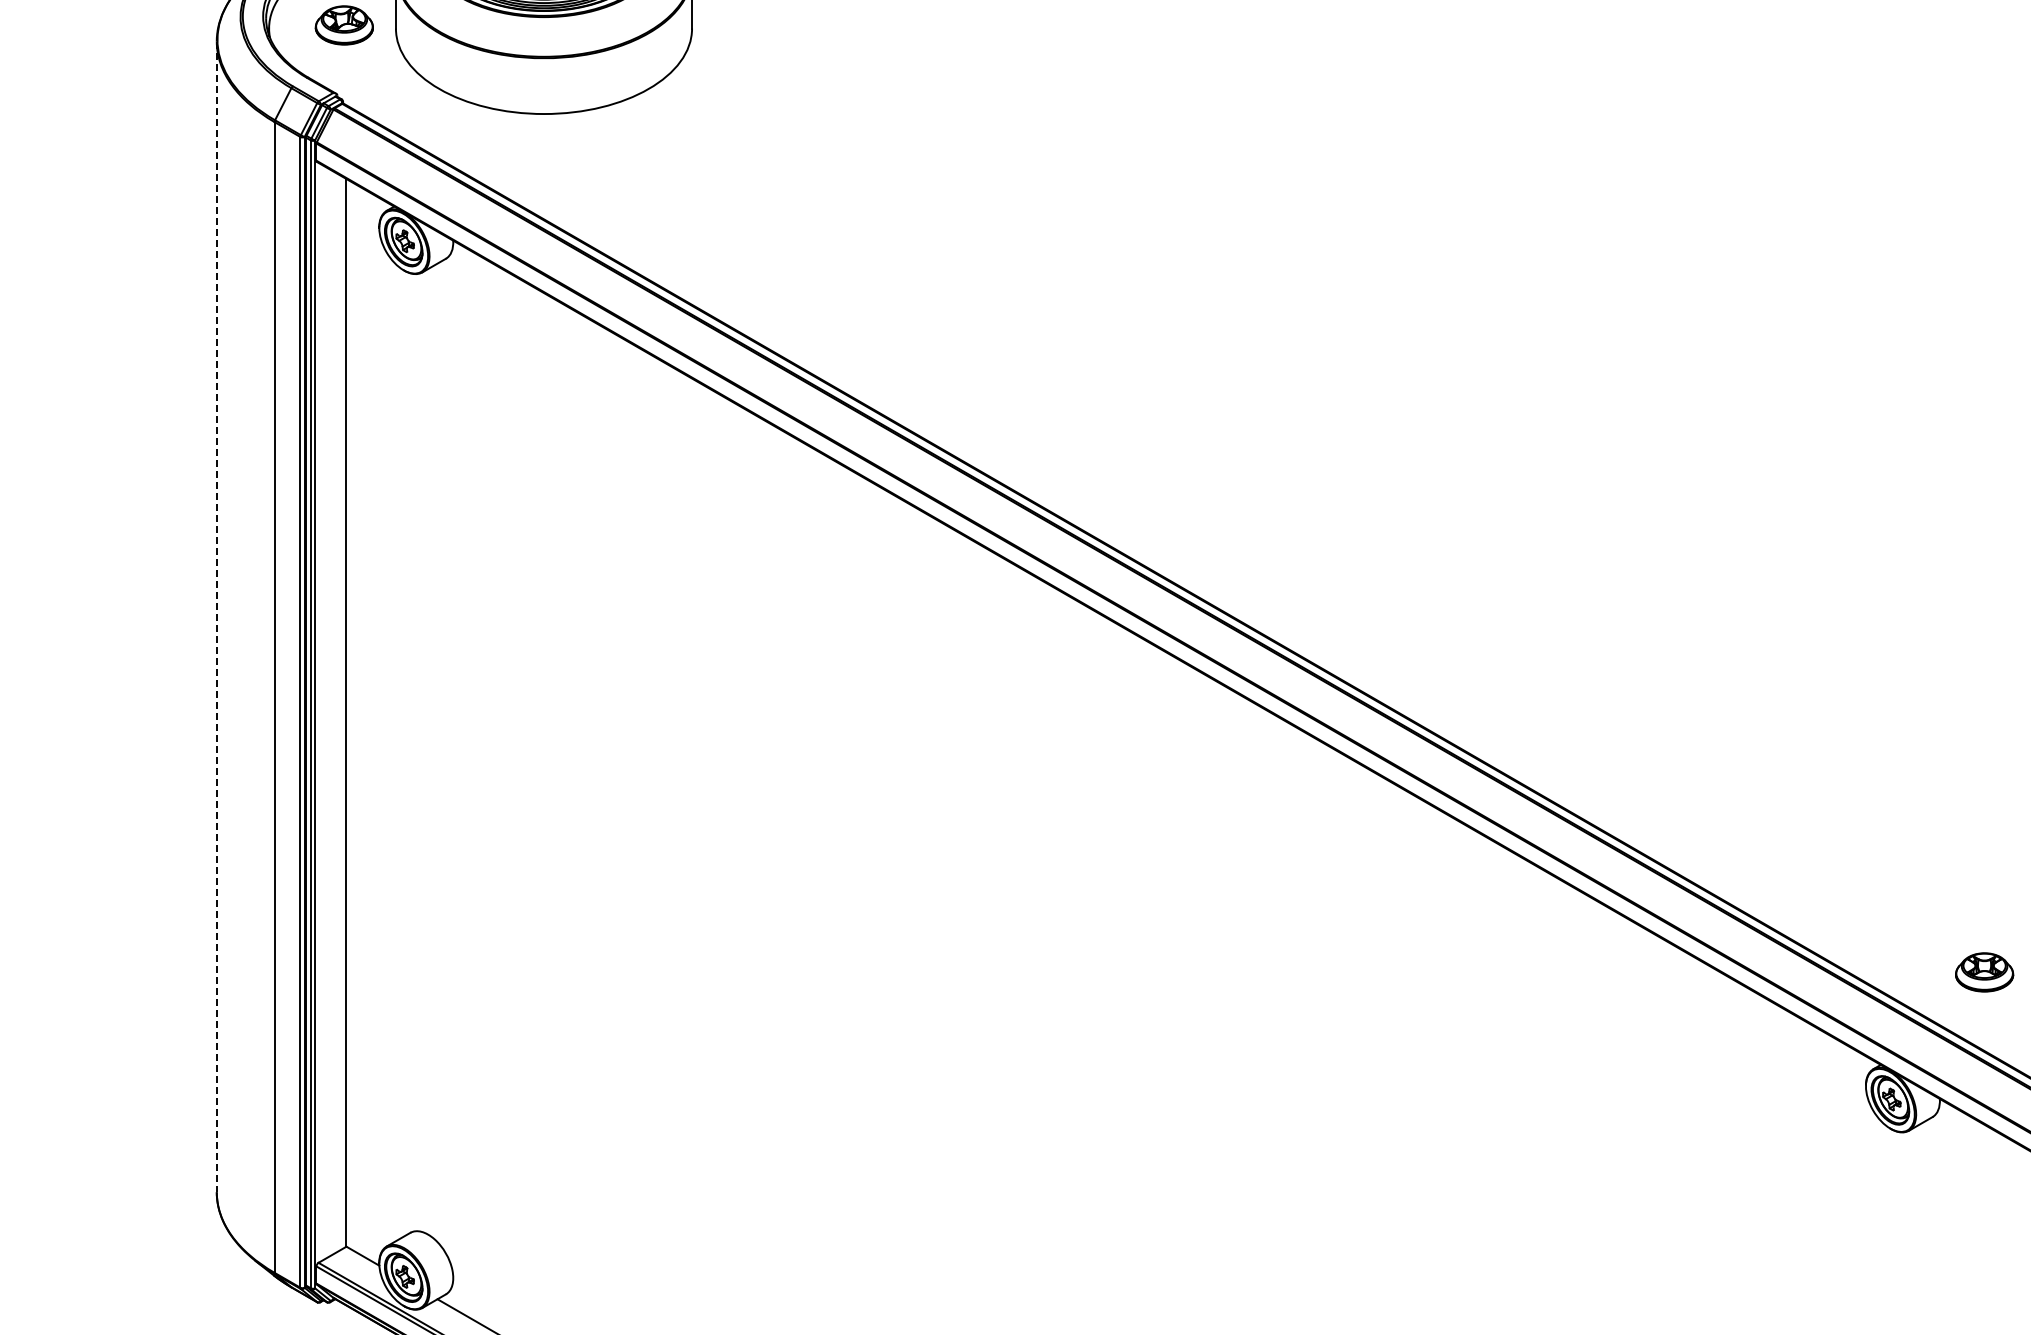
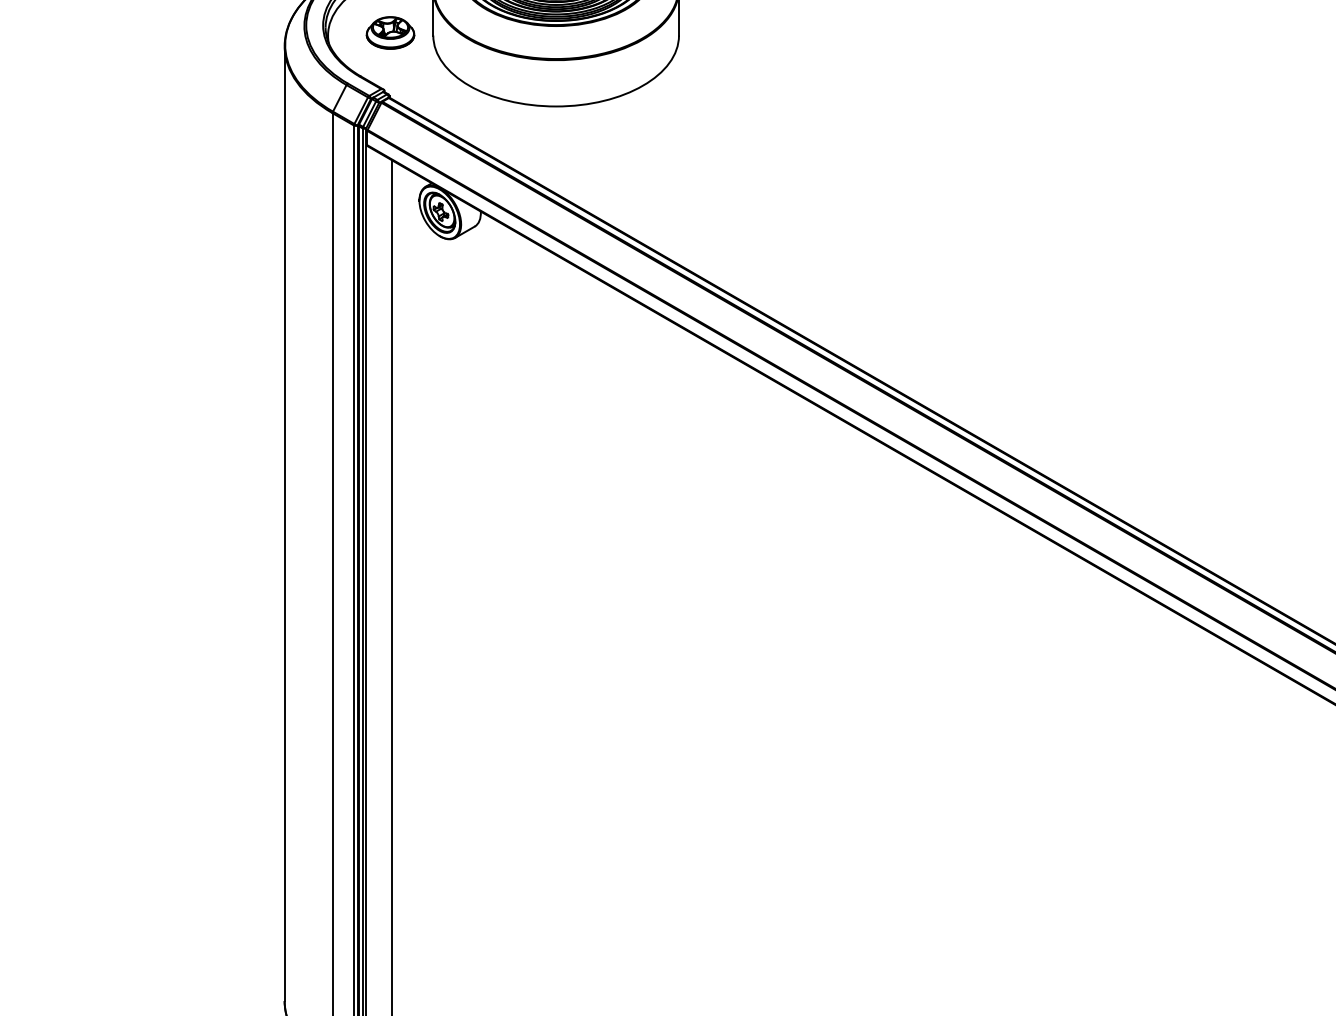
line: (216, 617) -> (284, 524), dashed -> solid

